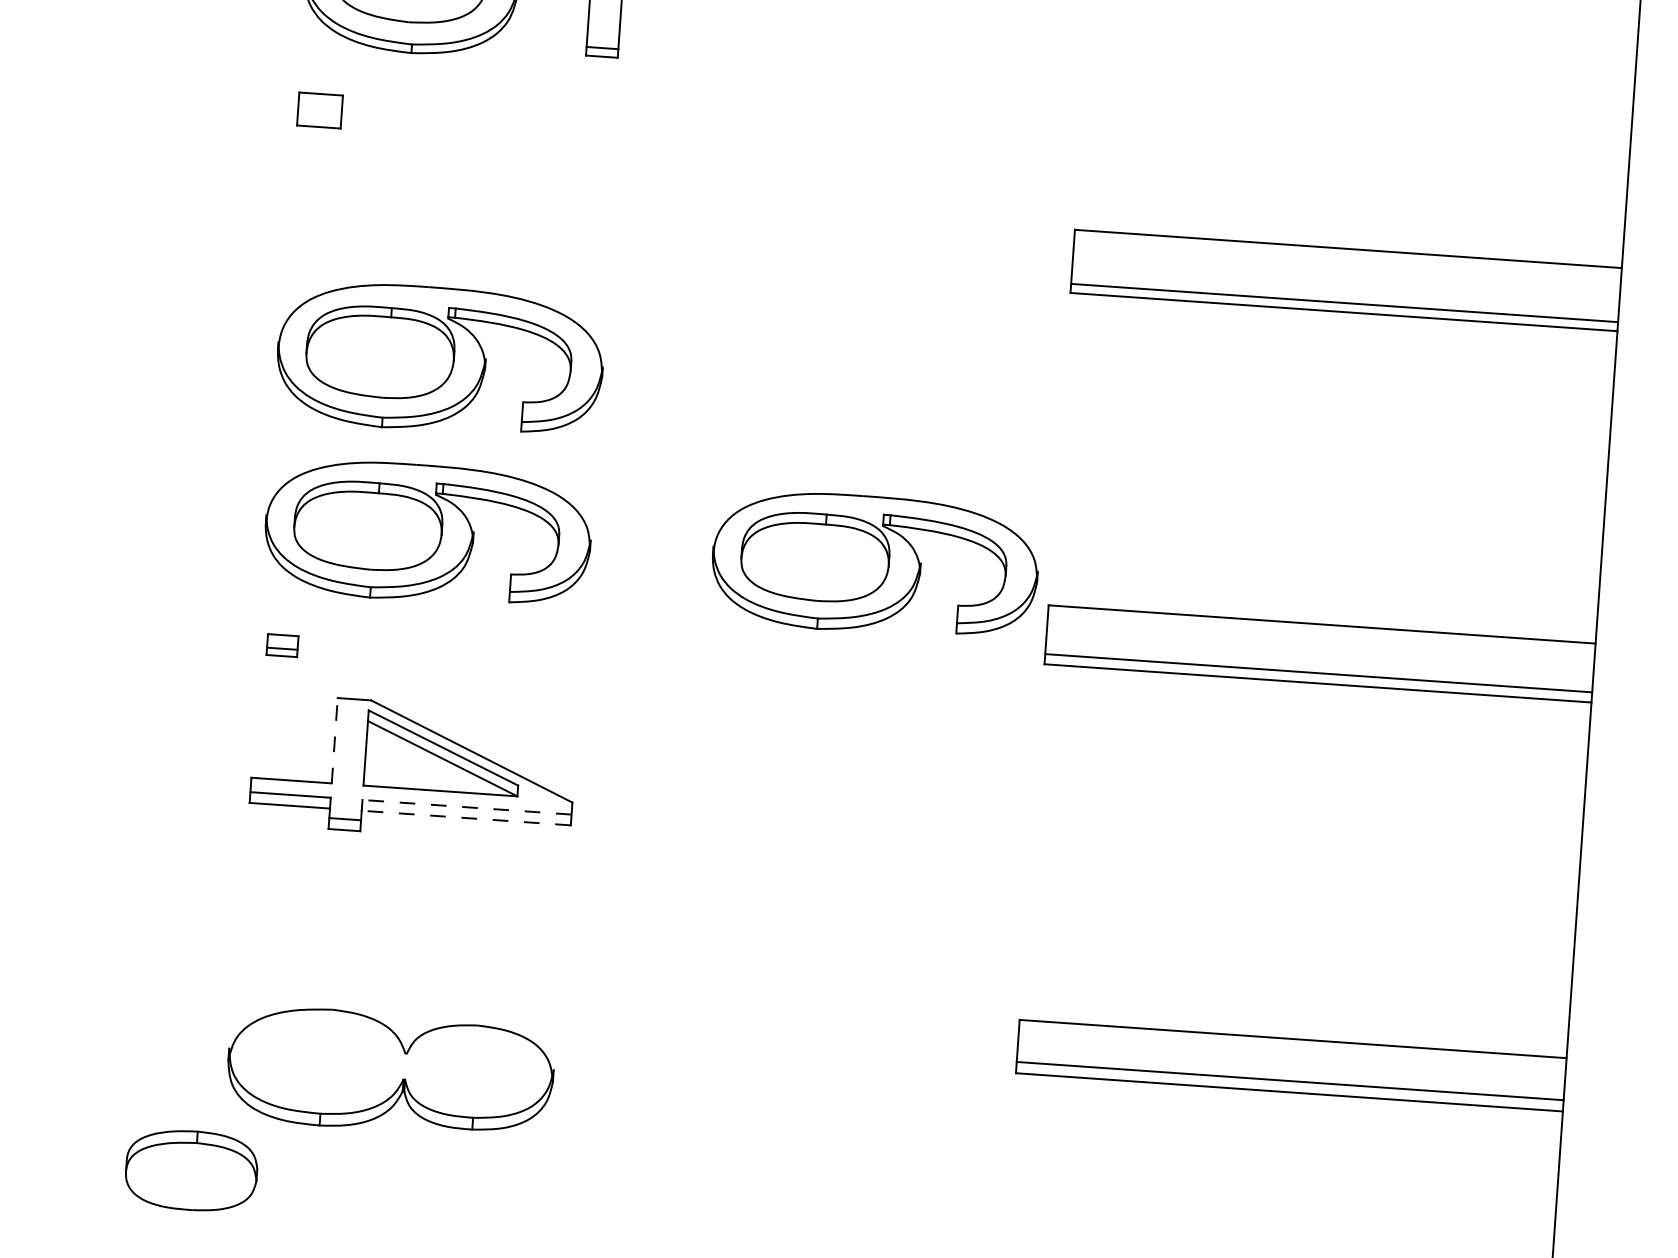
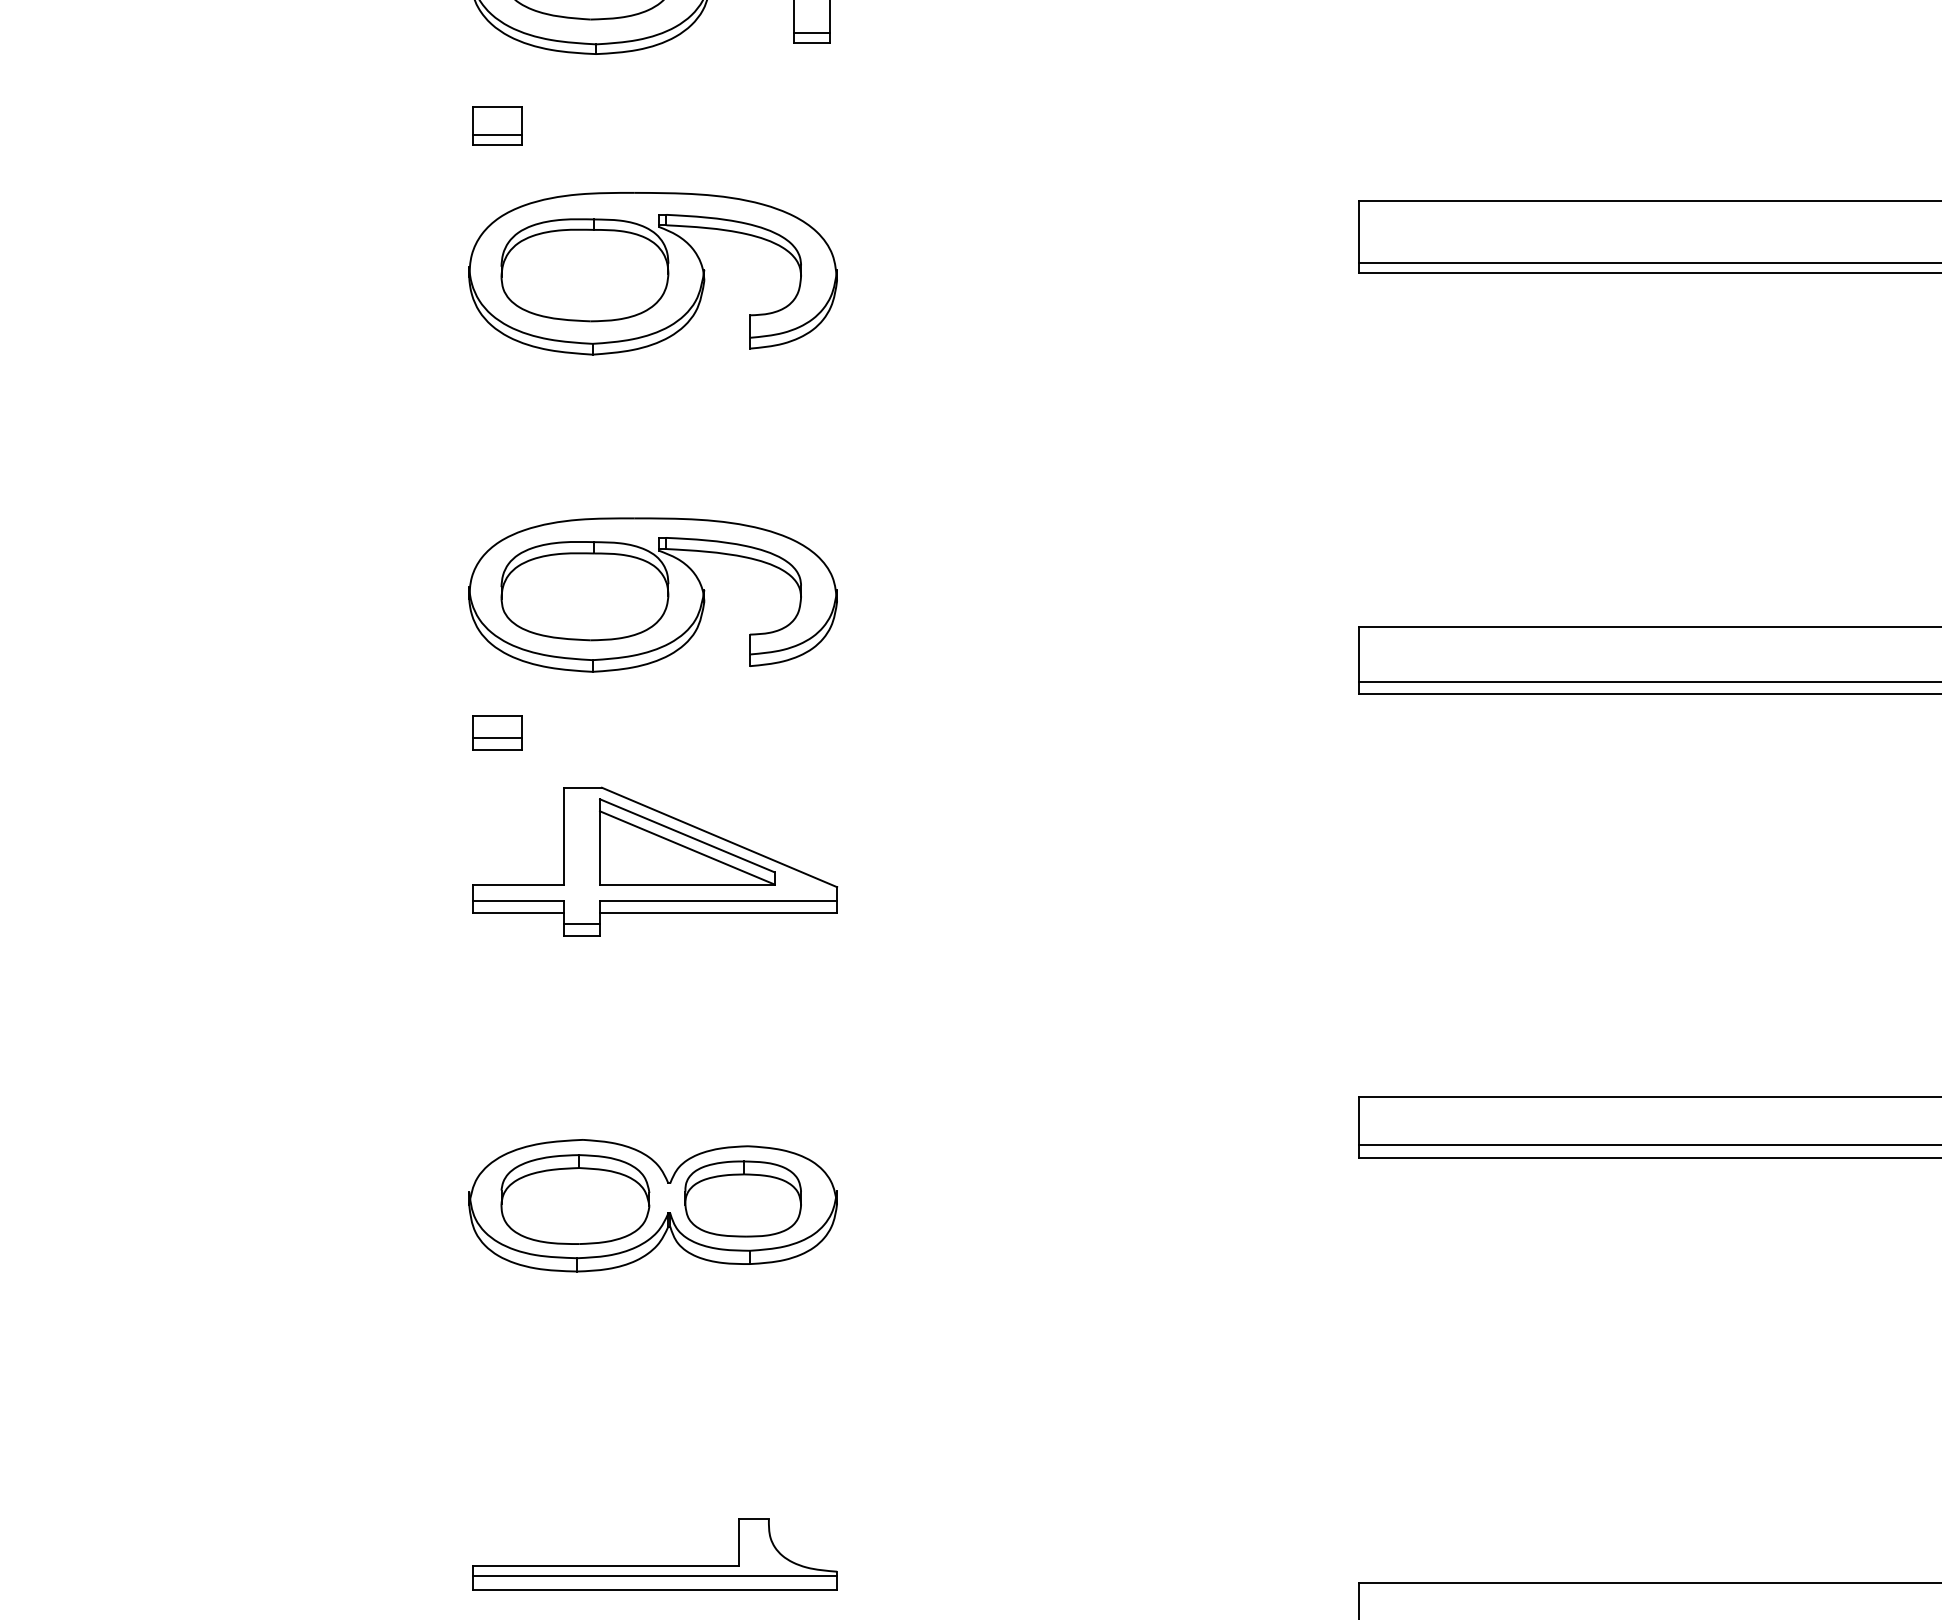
line: (319, 117) -> (497, 134), added
part: (439, 359) -> (652, 273), moved
part: (874, 564) -> (1159, 594), removed
part: (282, 645) -> (497, 732), size x1.43
line: (335, 740) -> (564, 835), dashed -> solid
line: (466, 807) -> (718, 900), dashed -> solid
line: (466, 818) -> (718, 913), dashed -> solid
part: (469, 1071) -> (742, 1198), added
part: (191, 1170) -> (575, 1199), moved

